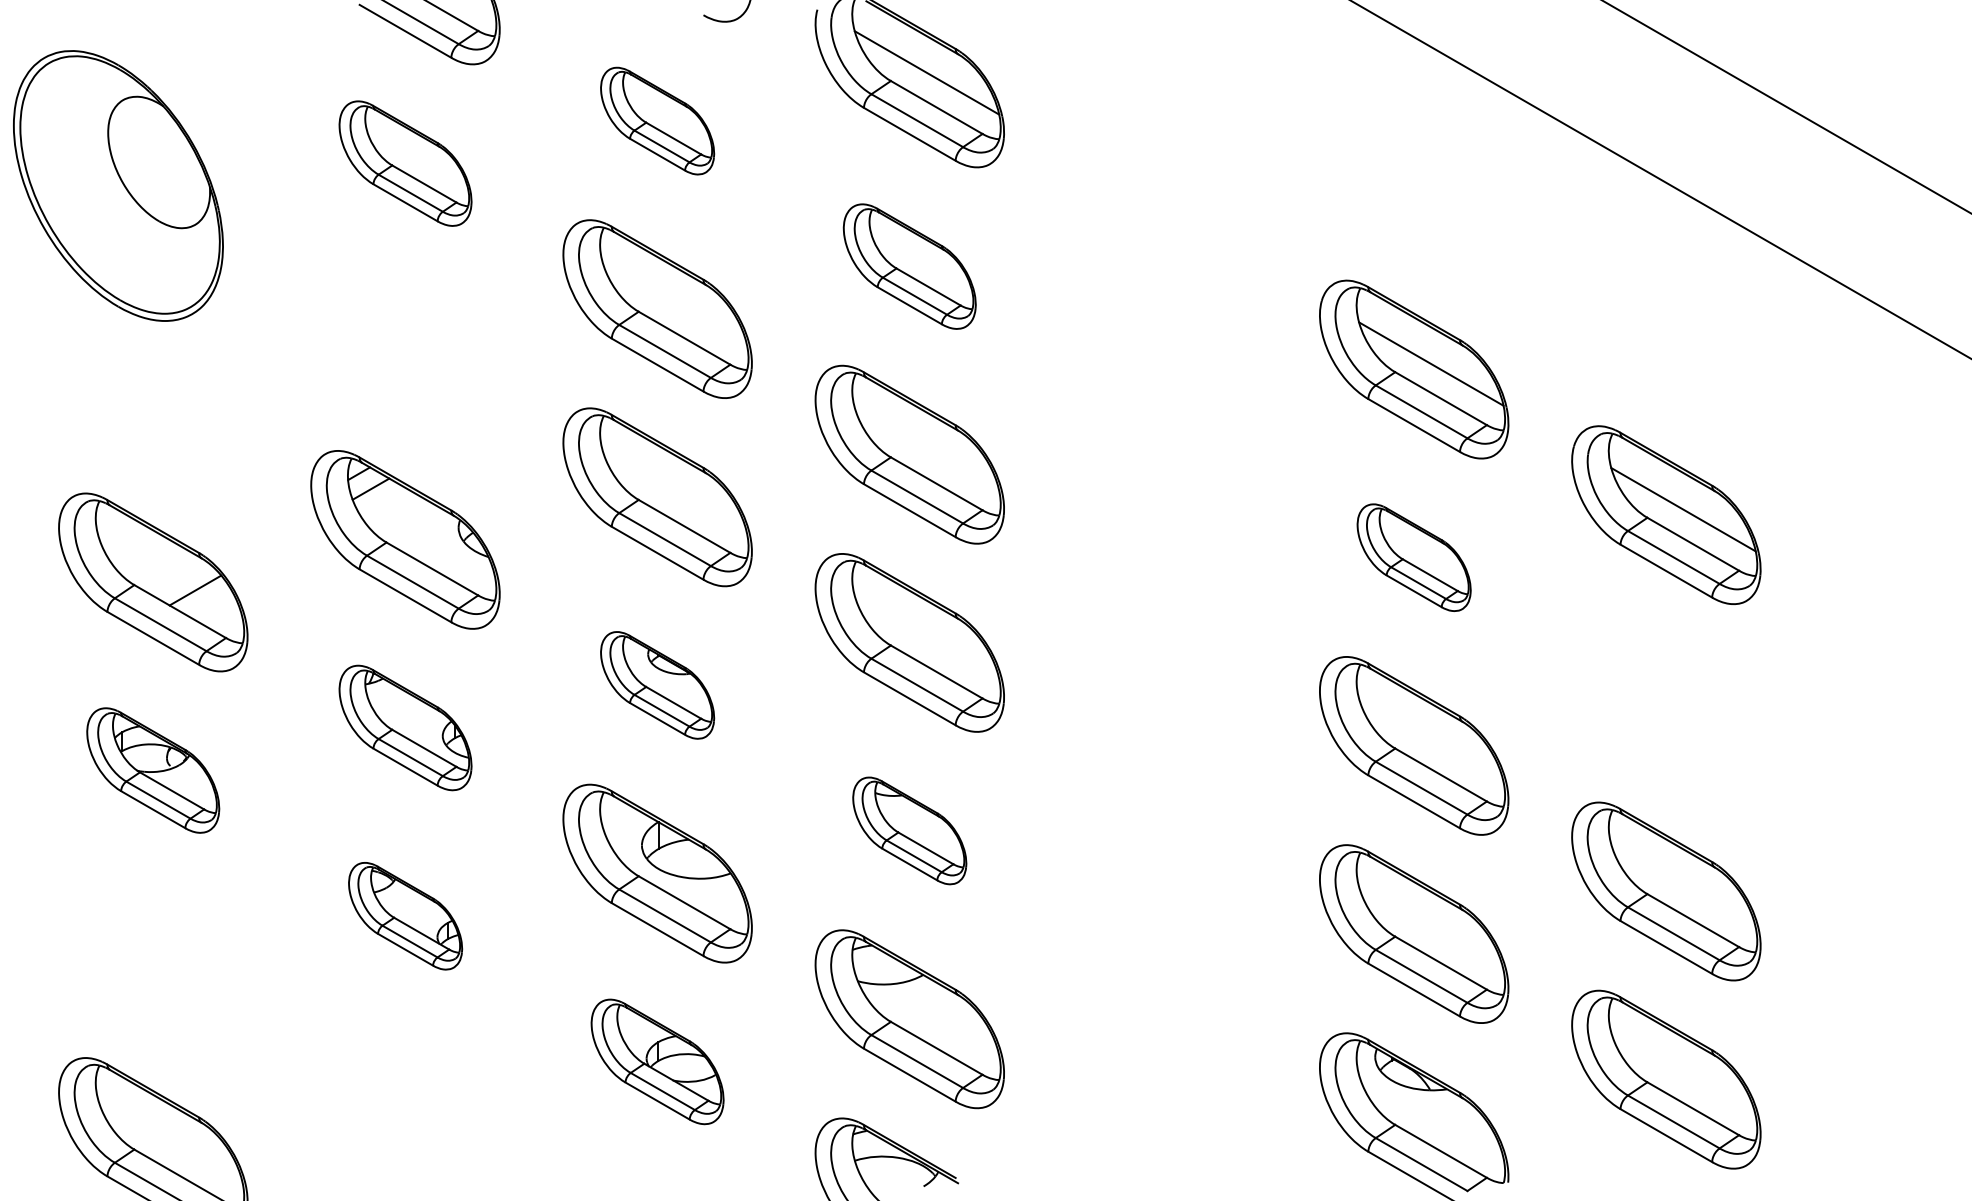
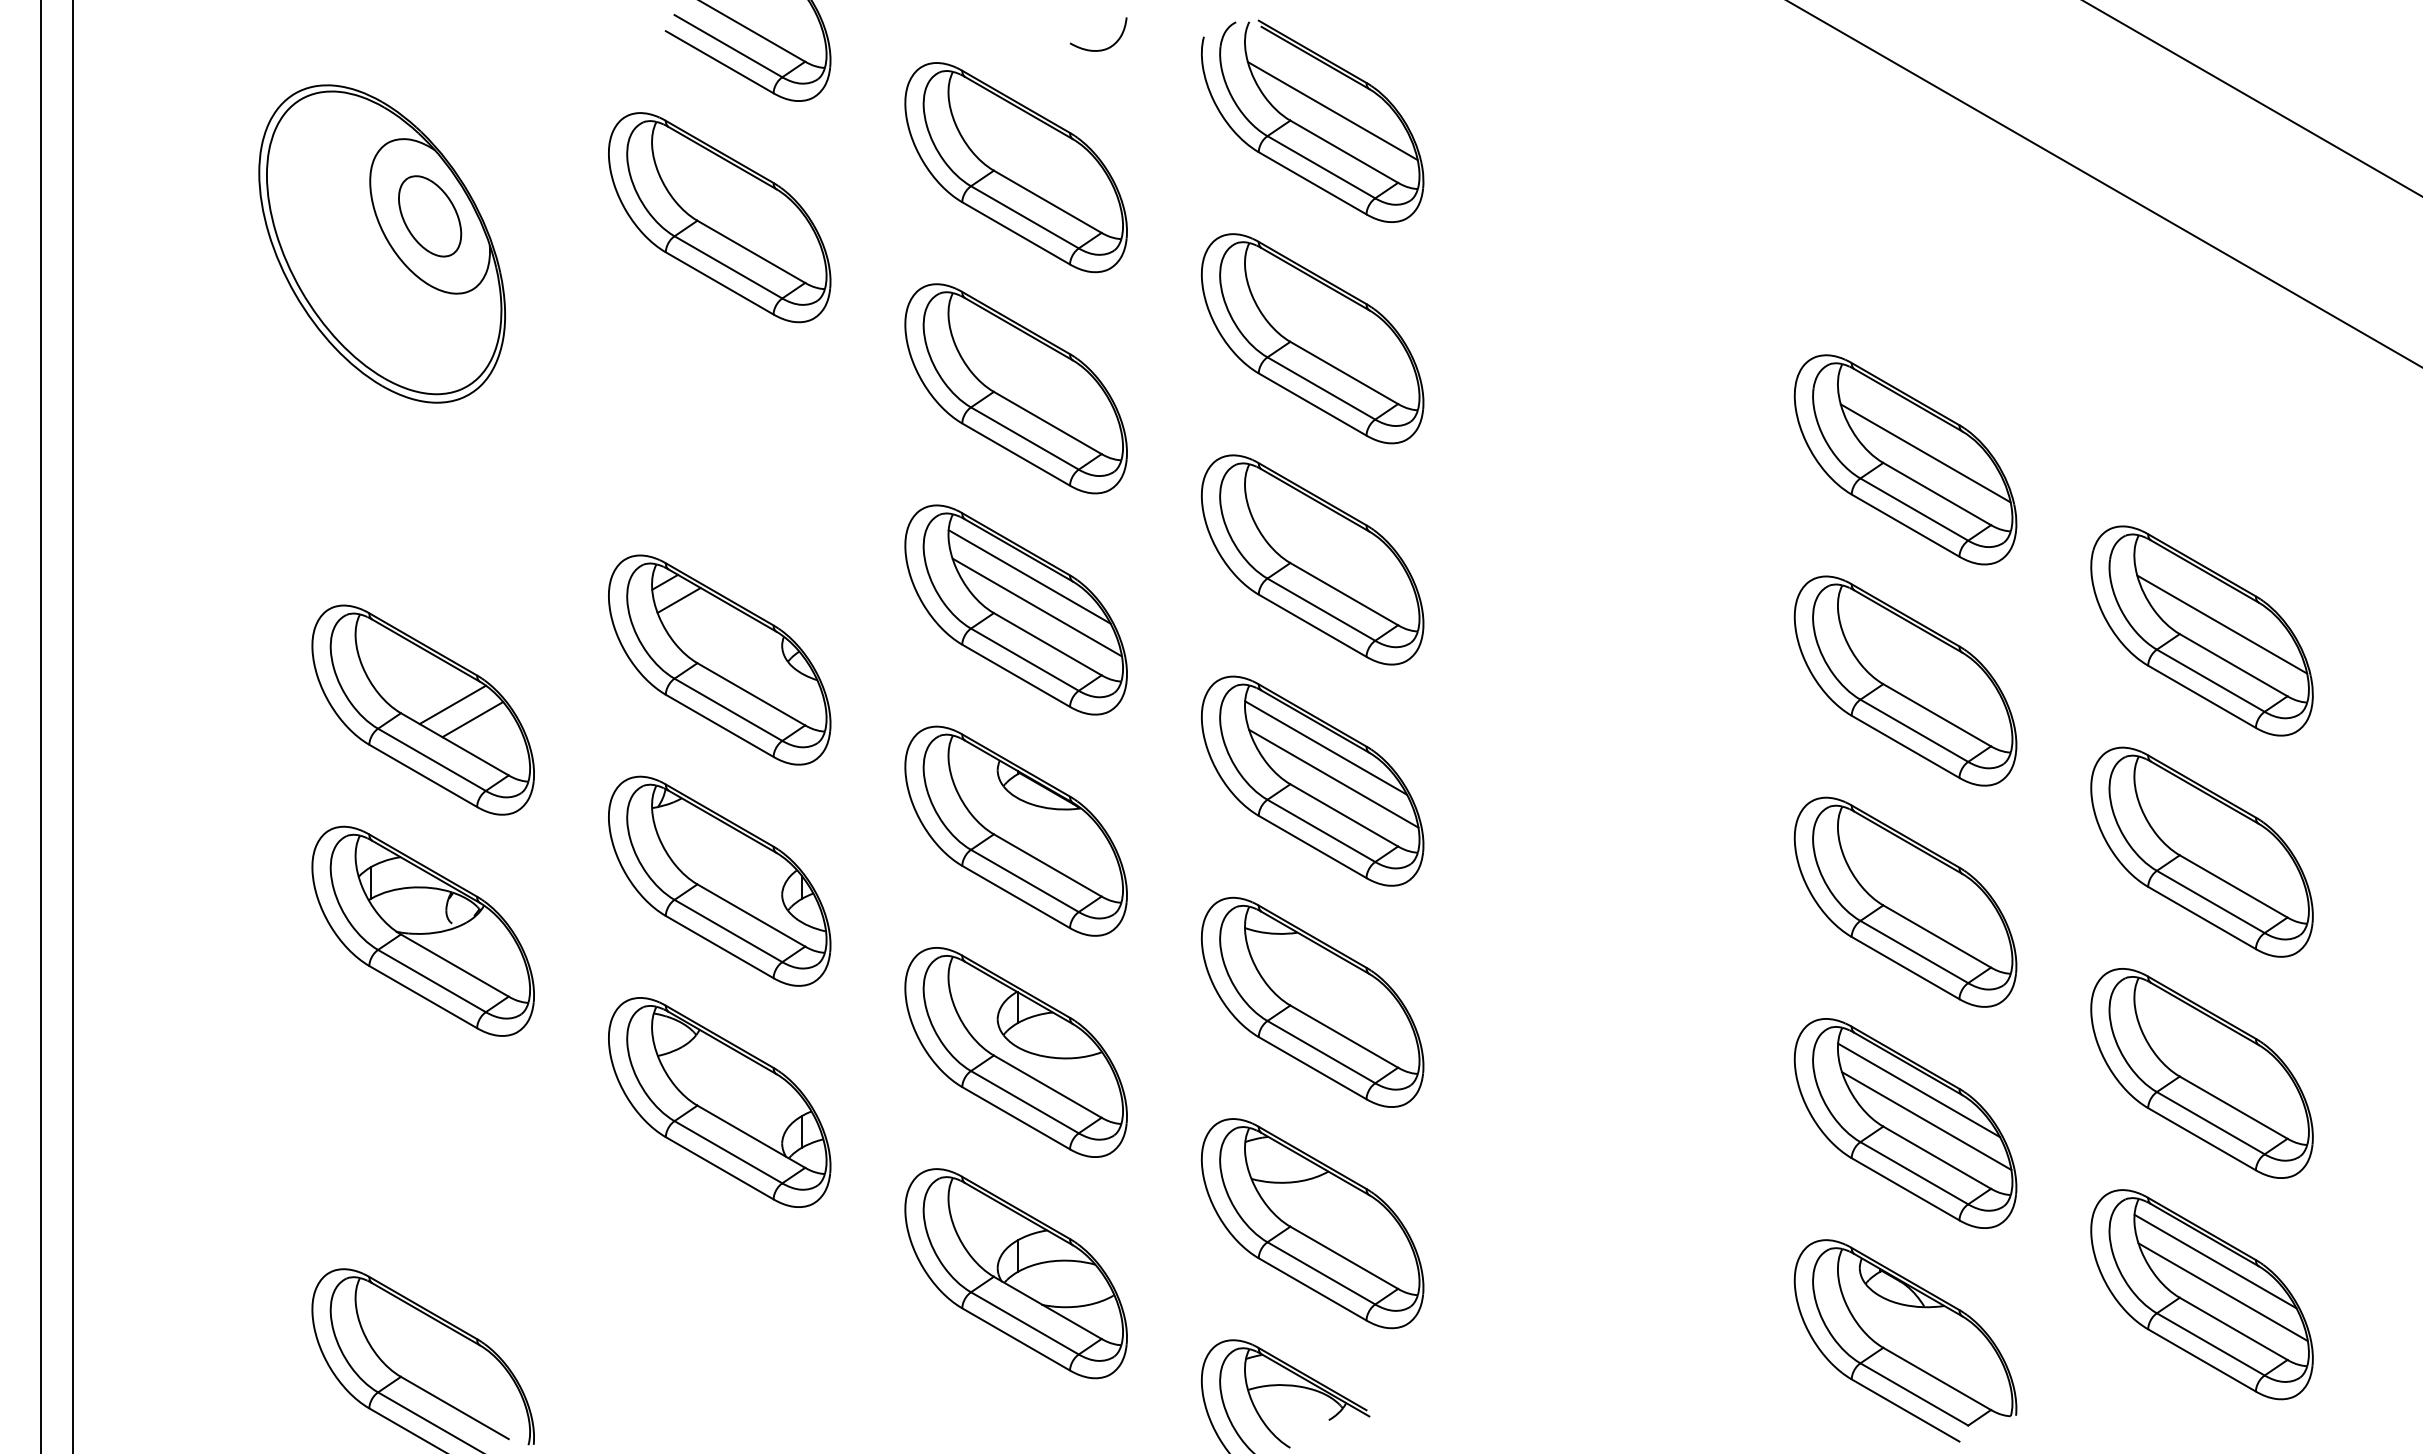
part: (657, 120) -> (1015, 167), size x1.67
part: (159, 162) -> (430, 216), added
part: (405, 163) -> (719, 217), size x1.43
part: (909, 266) -> (1312, 338), size x1.43
line: (668, 468) -> (1029, 576), added
line: (674, 495) -> (1036, 607), added
part: (1414, 557) -> (1905, 680), size x1.67
line: (178, 577) -> (452, 704), added
line: (921, 614) -> (1326, 747), added
line: (927, 640) -> (1333, 778), added
part: (657, 684) -> (1015, 830), size x1.67
part: (1665, 702) -> (2201, 851), added
part: (405, 727) -> (719, 880), size x1.43
part: (152, 769) -> (422, 930), size x1.43
part: (909, 830) -> (1312, 1001), size x1.67
line: (1426, 906) -> (1919, 1090), added
part: (405, 916) -> (719, 1102), size x1.67
line: (1431, 931) -> (1926, 1120), added
line: (1677, 1051) -> (2215, 1261), added
part: (657, 1061) -> (1015, 1273), size x1.43
line: (1683, 1077) -> (2222, 1292), added

